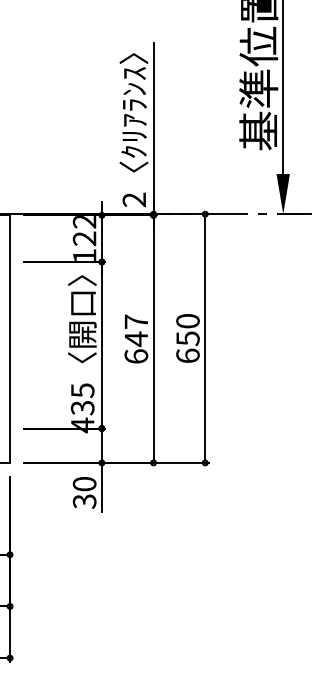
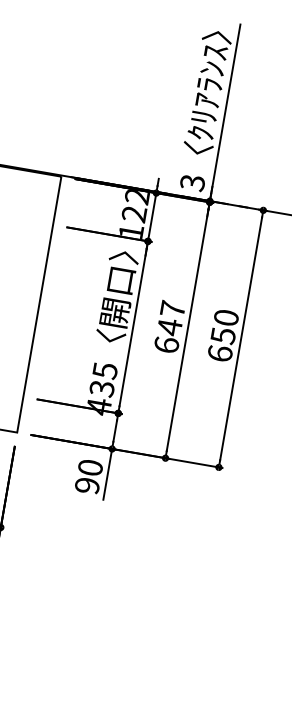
text: (134, 199) -> (192, 182), 2 -> 3
text: (84, 501) -> (87, 485), 30 -> 90

